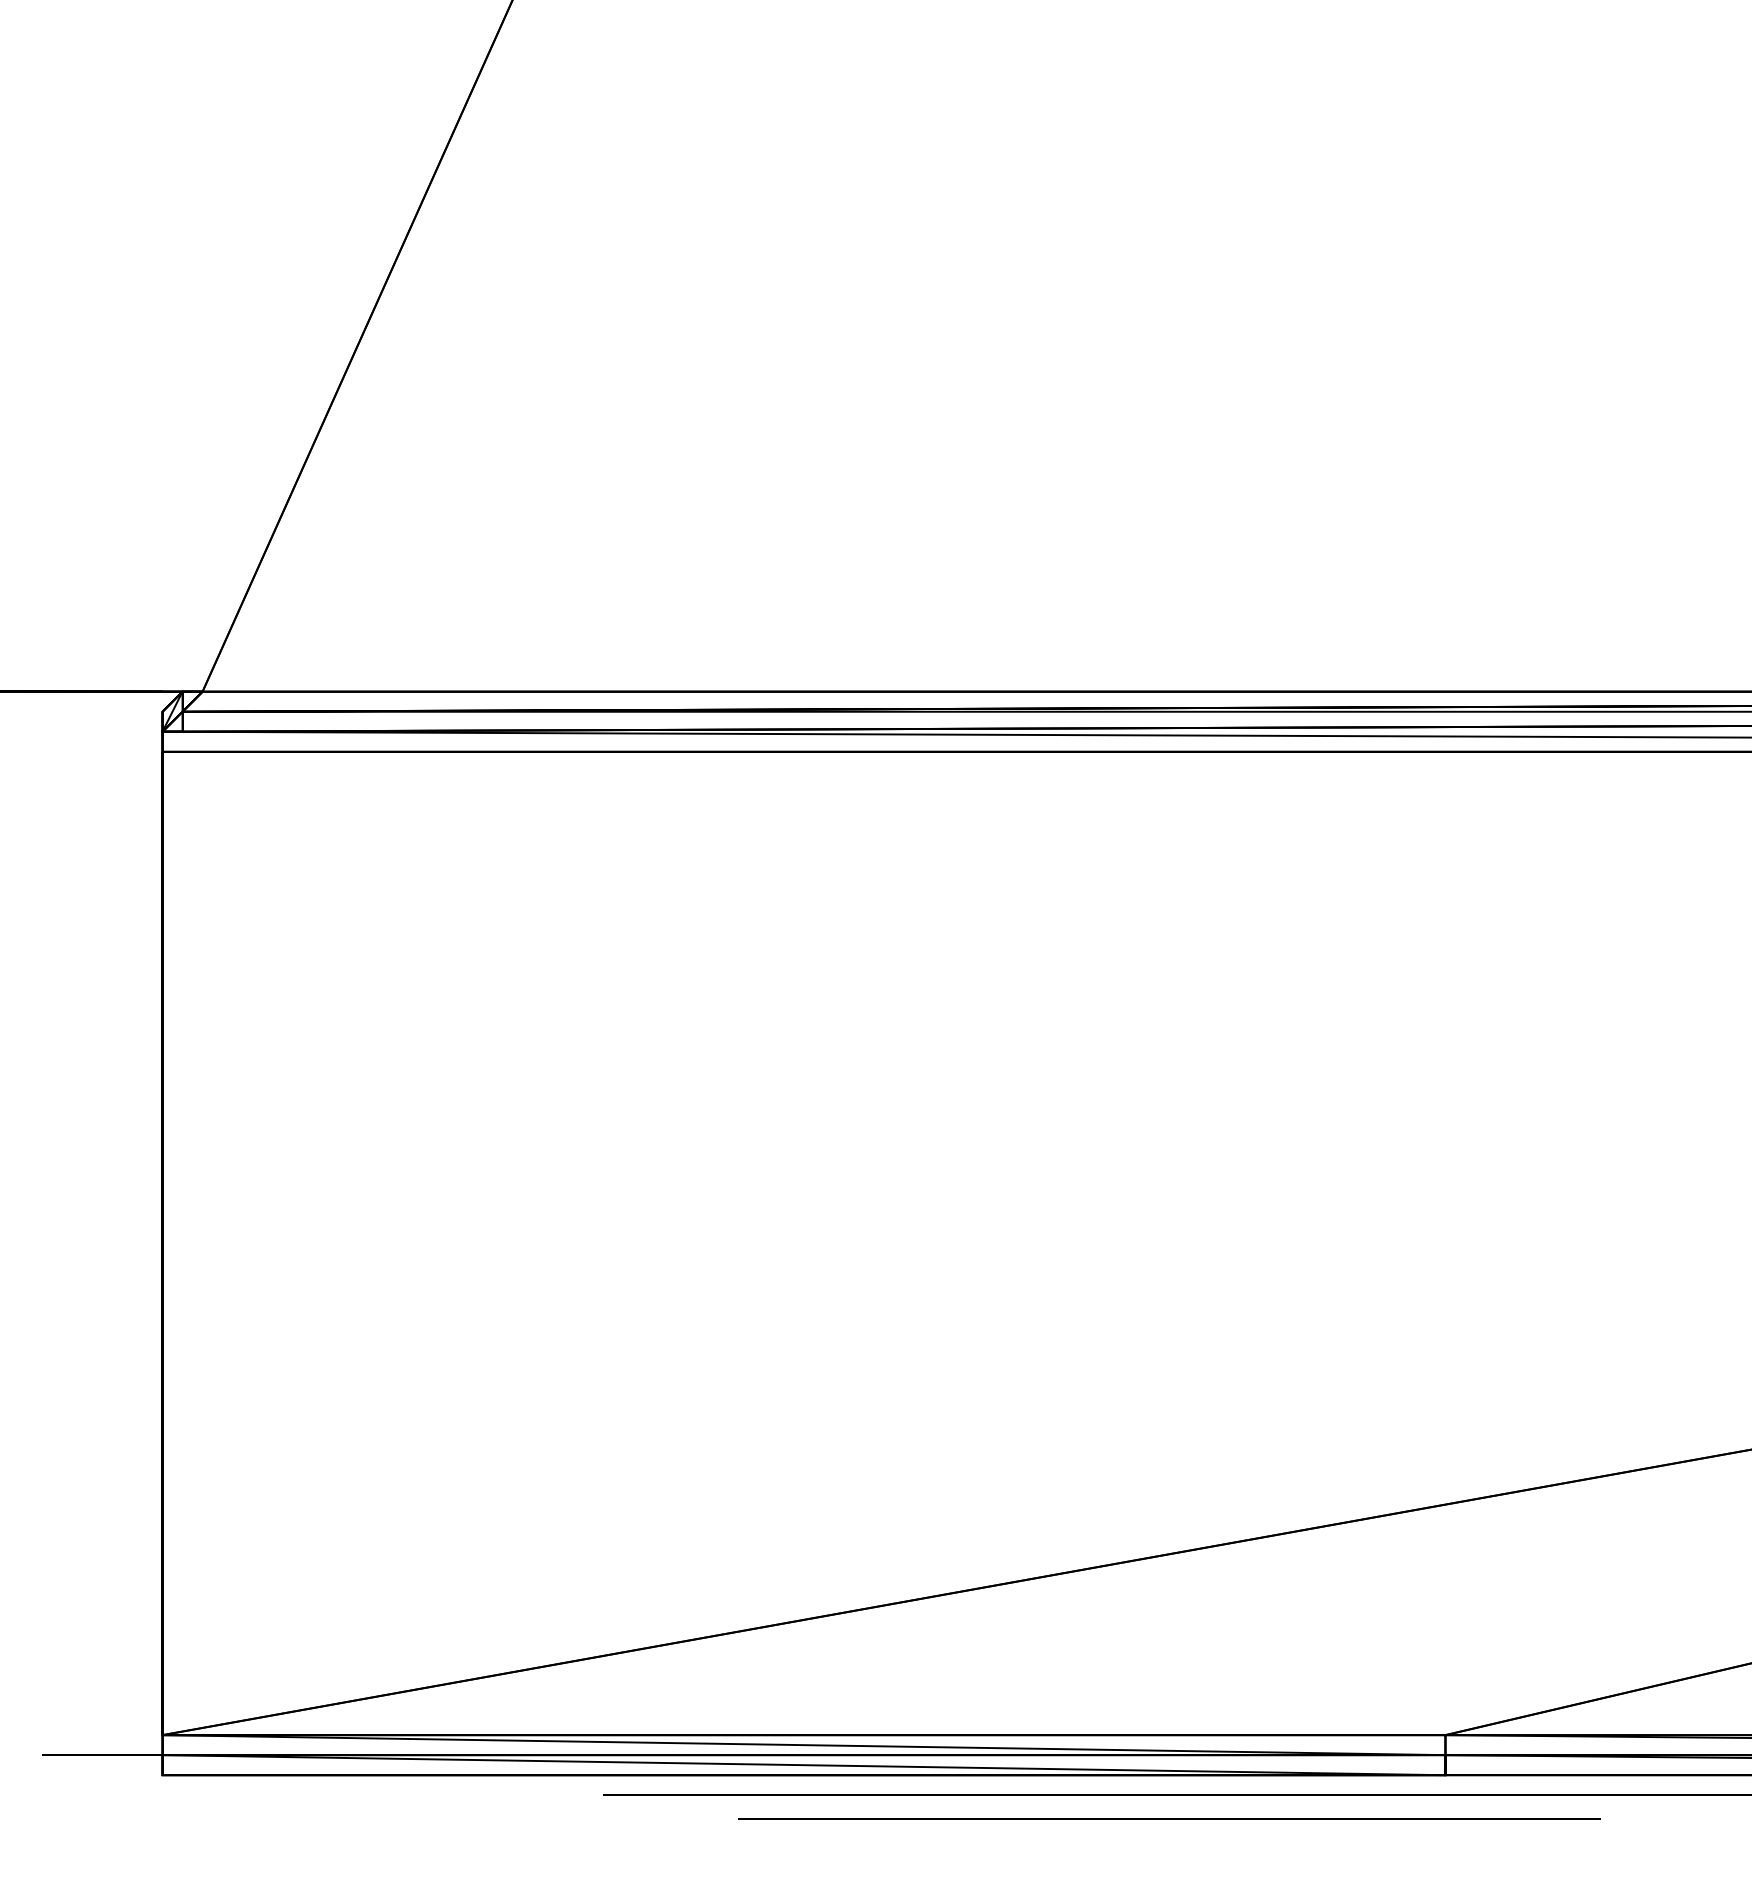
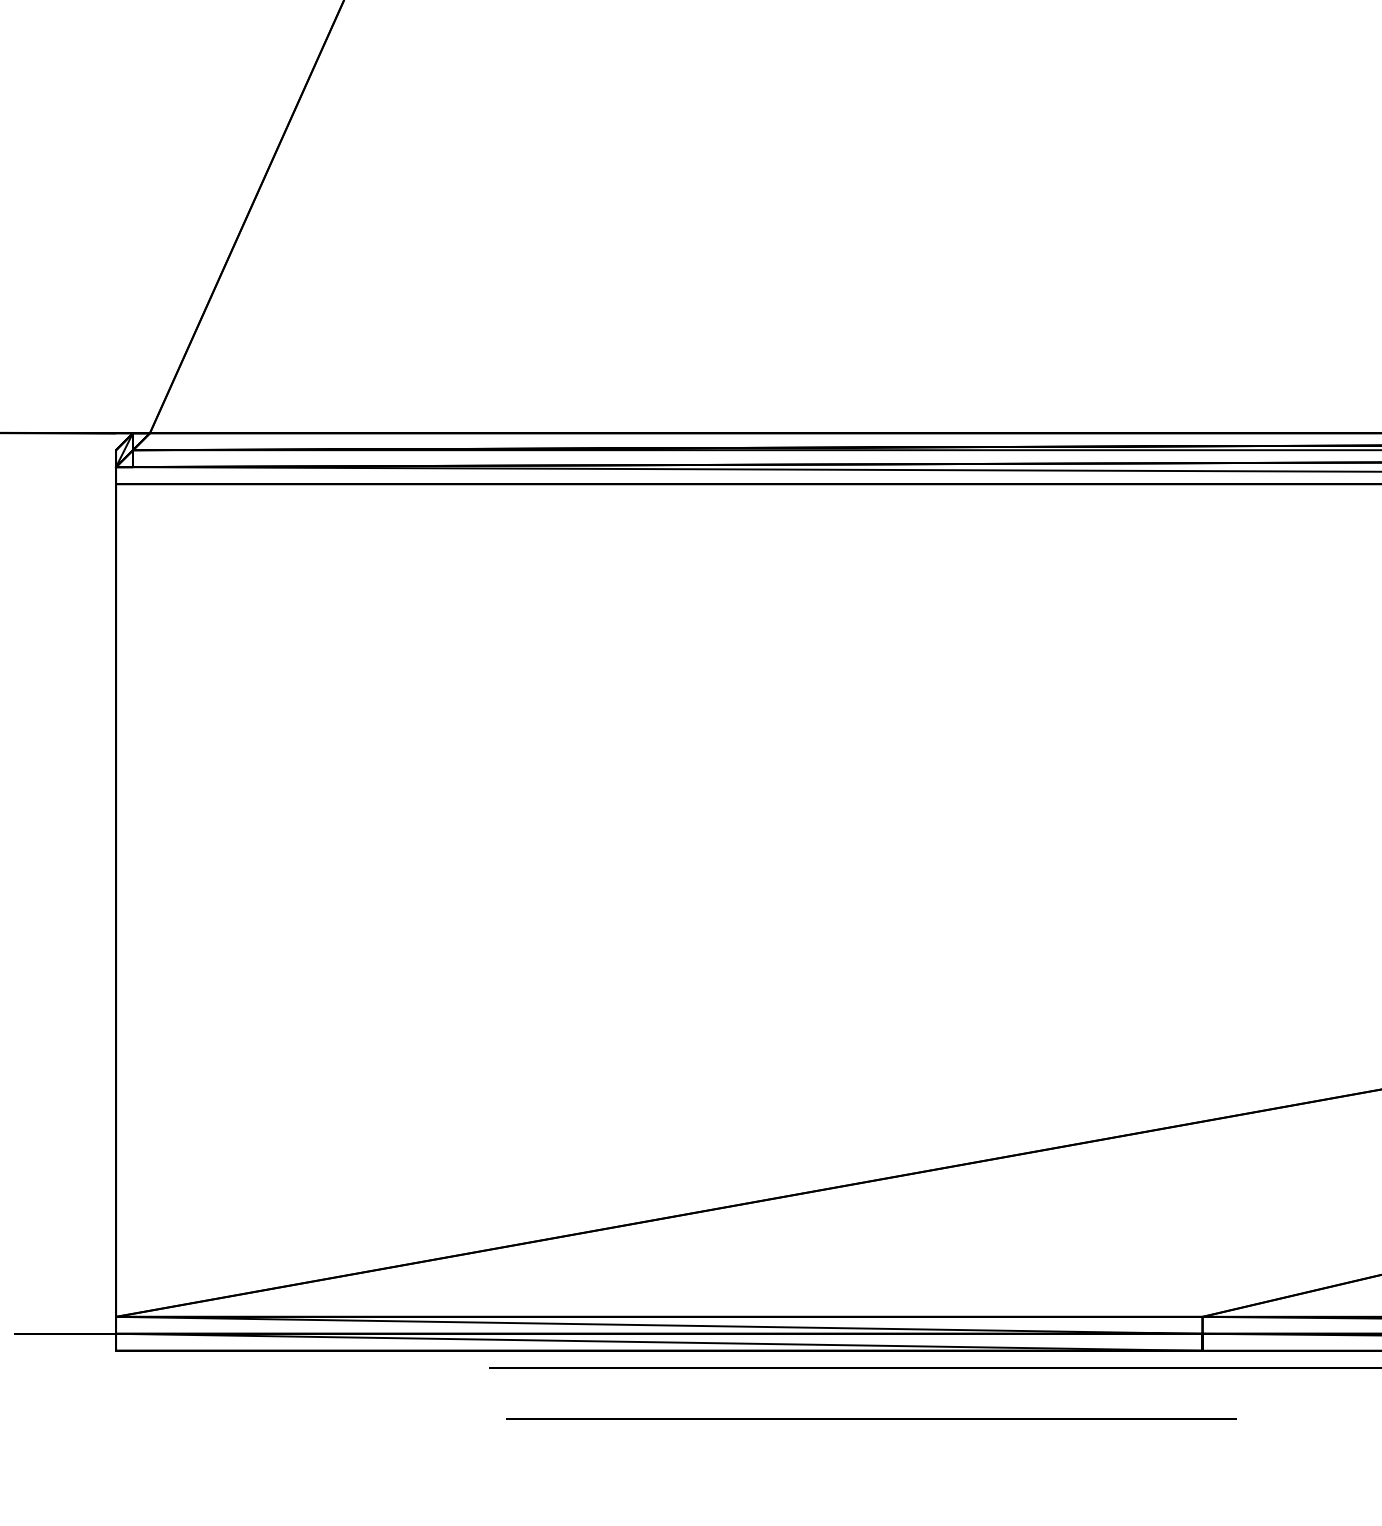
line: (1169, 1818) -> (871, 1417), moved

